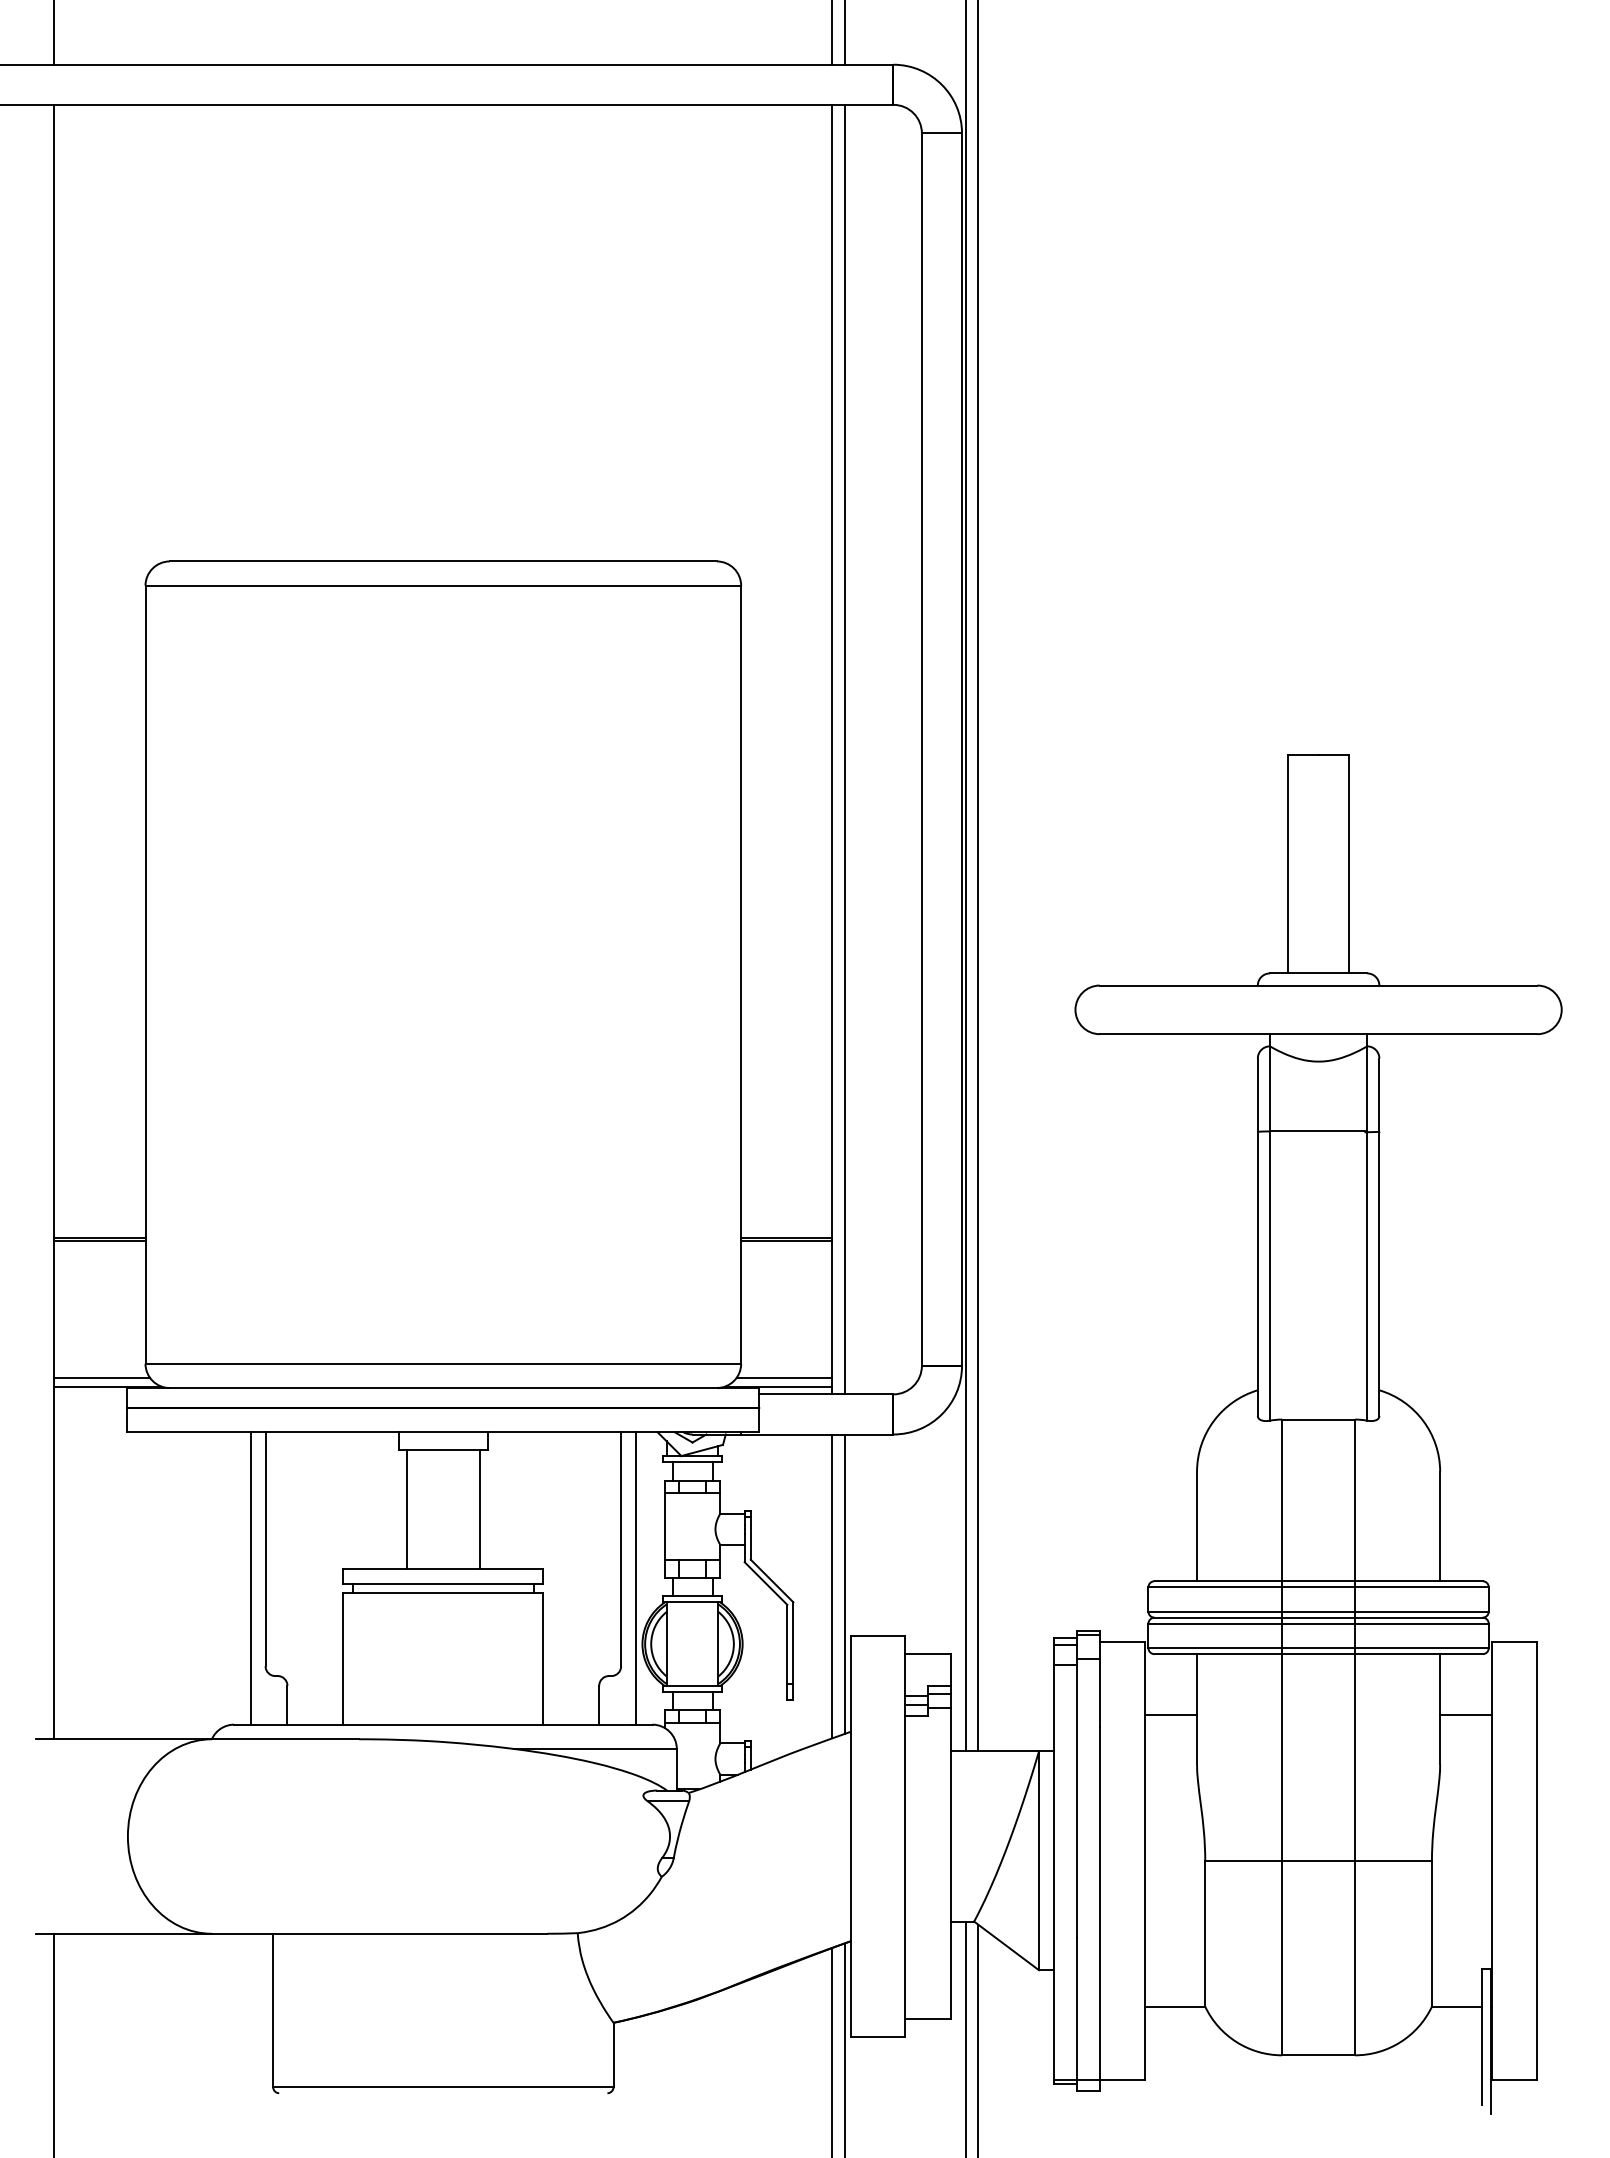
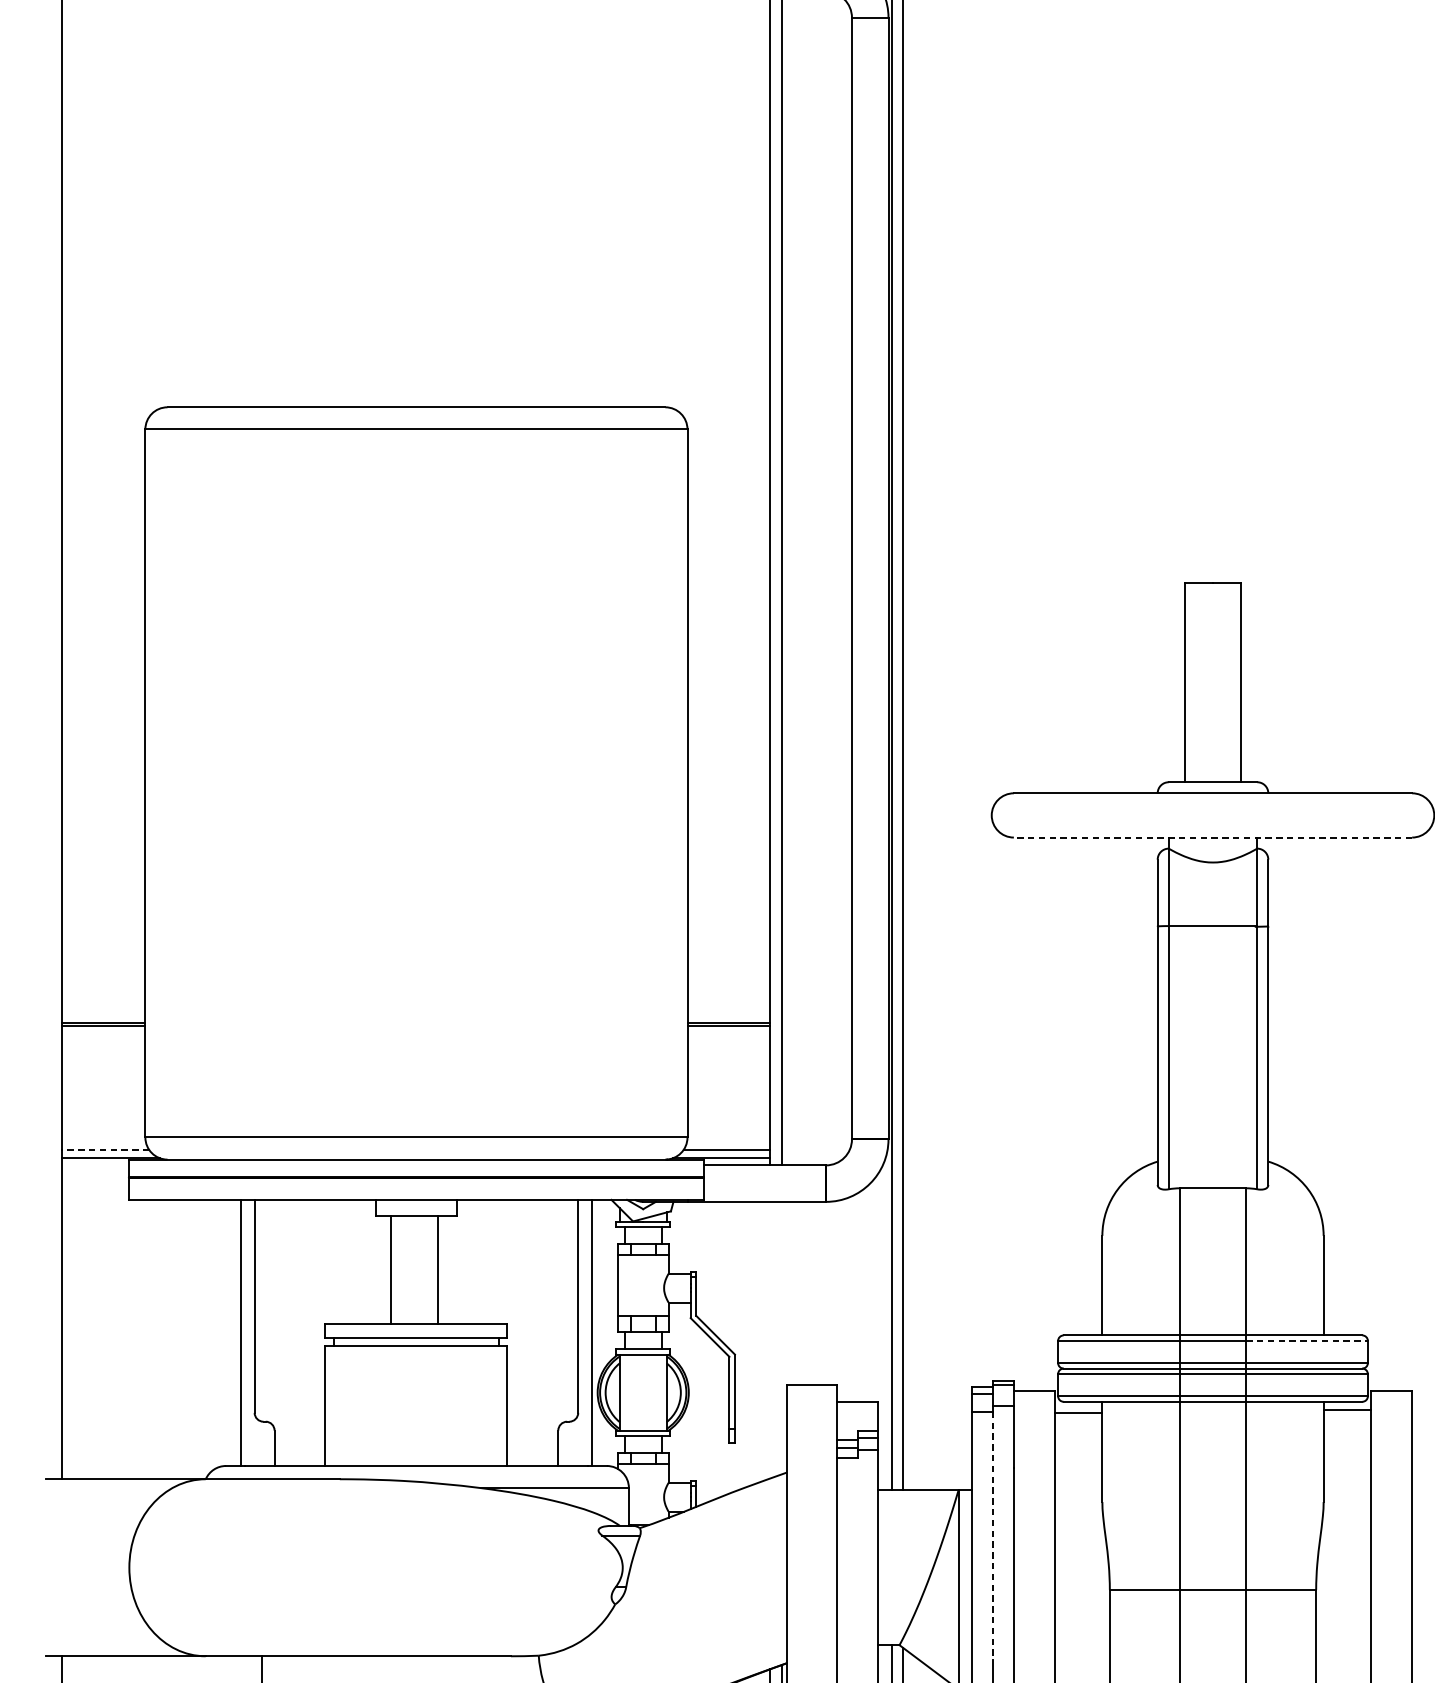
line: (1318, 1034) -> (1212, 837), solid -> dashed
line: (102, 1377) -> (106, 1150), solid -> dashed
line: (406, 1509) -> (437, 1270), moved
line: (479, 1509) -> (391, 1270), moved
line: (844, 1584) -> (781, 1338), removed
line: (832, 1586) -> (770, 1340), removed
line: (1421, 1587) -> (1306, 1341), solid -> dashed
line: (1171, 1714) -> (1079, 1412), moved
line: (1465, 1714) -> (1346, 1409), moved
line: (1076, 1802) -> (992, 1536), solid -> dashed

